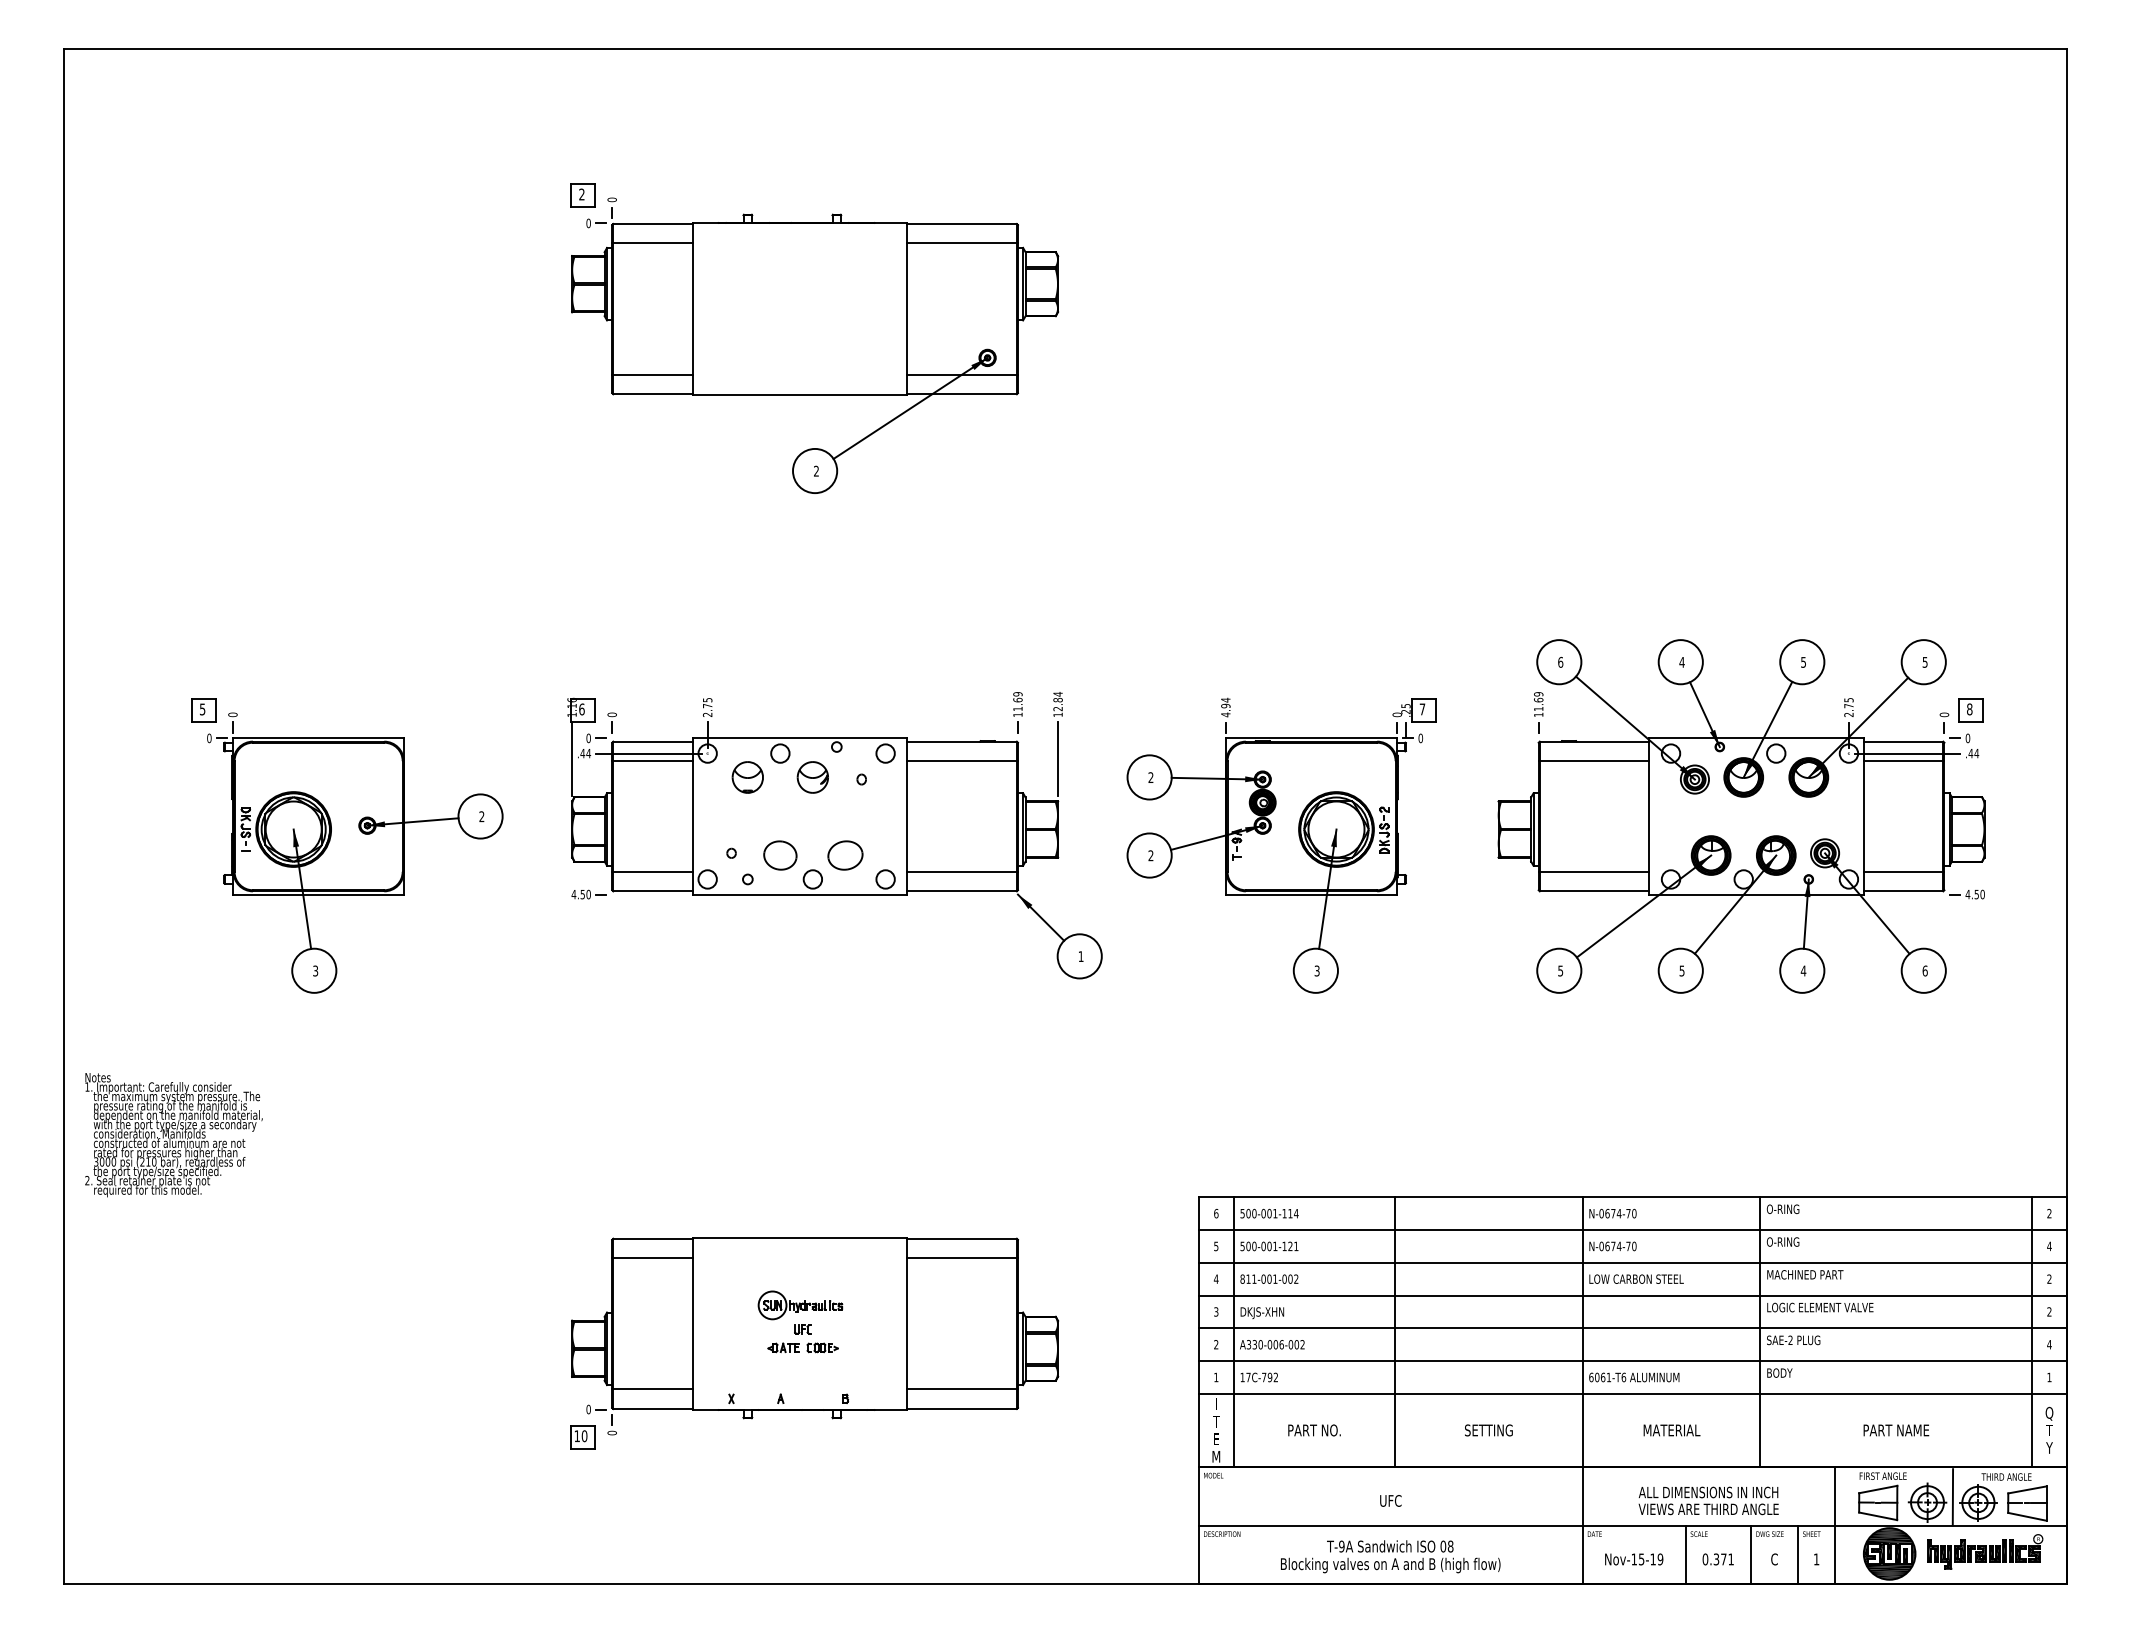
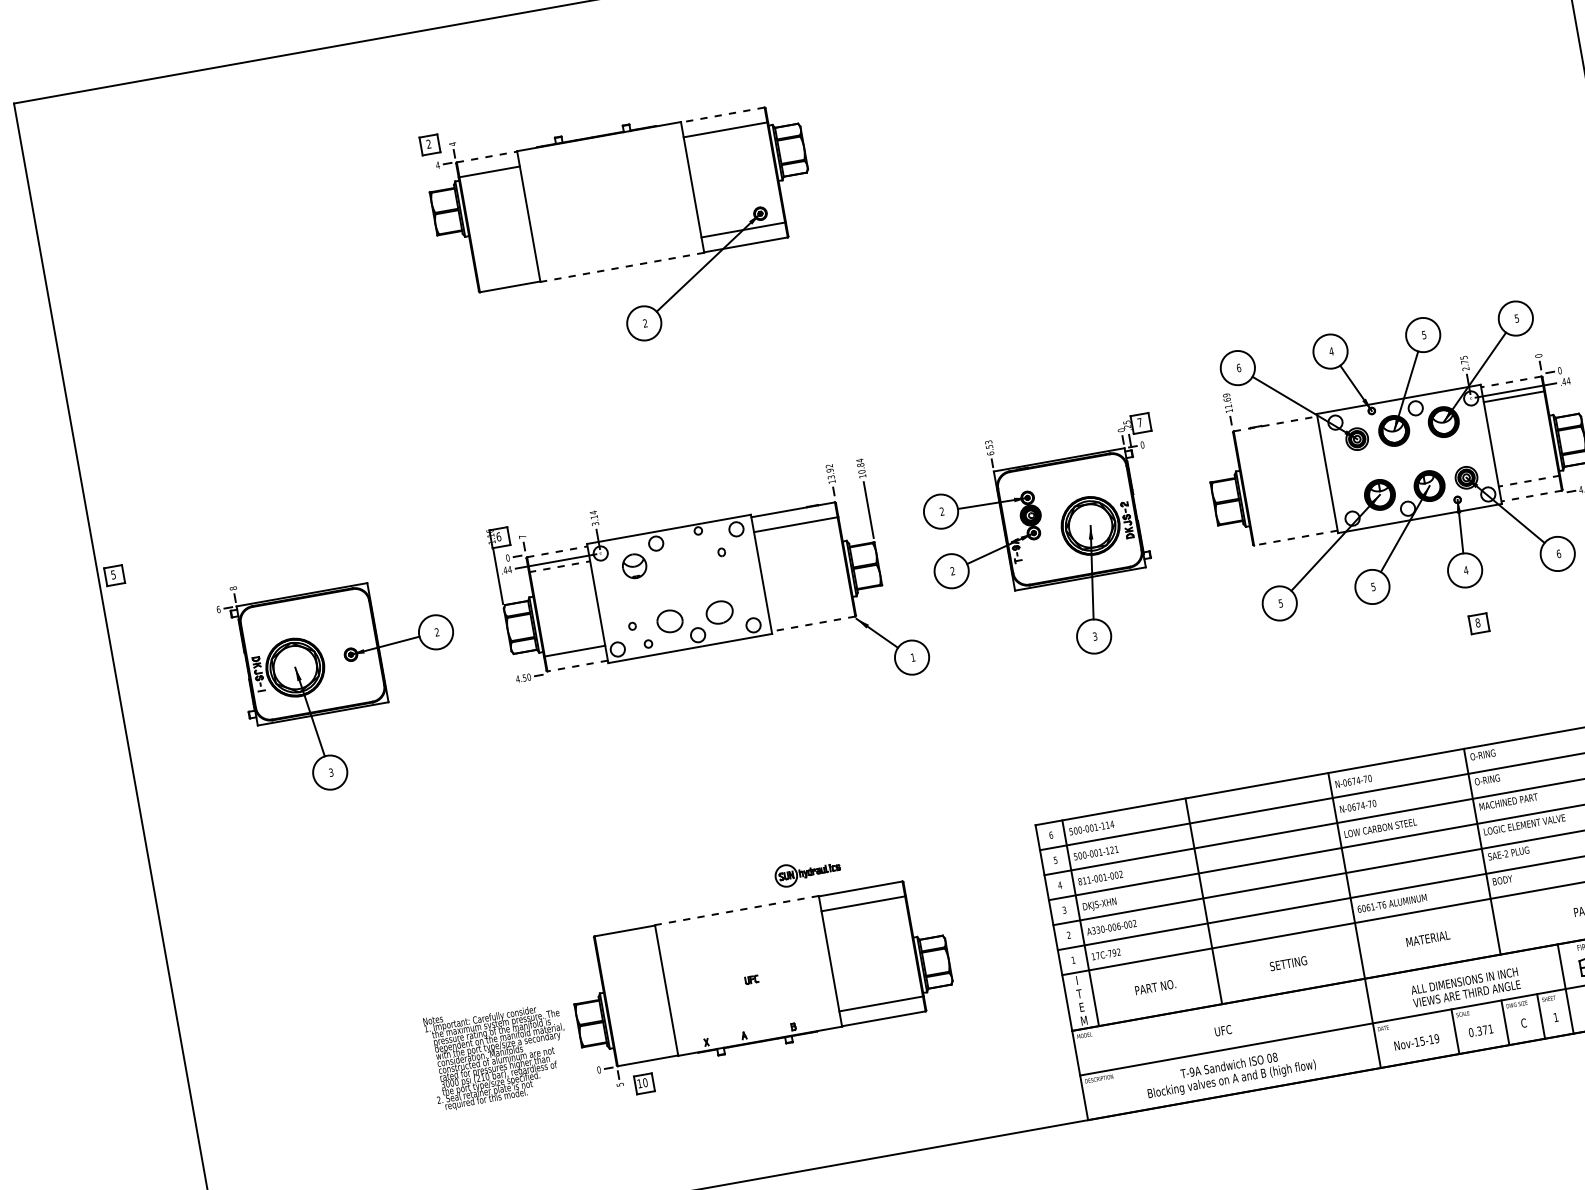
text: (611, 199) -> (452, 143), 0 -> 4
text: (588, 223) -> (437, 165), 0 -> 4
line: (652, 223) -> (486, 156), solid -> dashed
line: (962, 223) -> (723, 114), solid -> dashed
line: (652, 374) -> (507, 271), removed
line: (799, 394) -> (621, 267), solid -> dashed
text: (1017, 701) -> (829, 471), 11.69 -> 13.92
text: (707, 706) -> (594, 517), 2.75 -> 3.14
text: (1225, 707) -> (989, 448), 4.94 -> 6.53
text: (1057, 708) -> (861, 471), 12.84 -> 10.84
part: (203, 710) -> (114, 575), moved
part: (1970, 710) -> (1478, 623), moved
text: (232, 714) -> (233, 588), 0 -> 8
text: (611, 714) -> (522, 536), 0 -> 7
text: (209, 737) -> (218, 608), 0 -> 6
line: (652, 741) -> (557, 551), solid -> dashed
line: (1594, 741) -> (1275, 423), solid -> dashed
line: (1903, 741) -> (1511, 381), solid -> dashed
line: (652, 761) -> (559, 567), solid -> dashed
line: (1593, 761) -> (1277, 439), removed
part: (812, 777) -> (683, 557), removed
line: (962, 871) -> (811, 608), removed
line: (1593, 871) -> (1292, 523), removed
line: (1903, 871) -> (1528, 480), solid -> dashed
line: (652, 891) -> (577, 666), solid -> dashed
line: (962, 891) -> (813, 624), solid -> dashed
line: (1594, 891) -> (1295, 538), solid -> dashed
line: (1903, 891) -> (1531, 496), solid -> dashed
text: (173, 1135) -> (498, 1054), moved
line: (799, 1238) -> (736, 910), solid -> dashed
line: (652, 1258) -> (627, 946), removed
part: (800, 1305) -> (807, 872), moved
part: (802, 1347) -> (753, 993), removed
line: (652, 1389) -> (645, 1046), removed
text: (611, 1432) -> (619, 1084), 0 -> 5
part: (582, 1437) -> (643, 1083), moved

